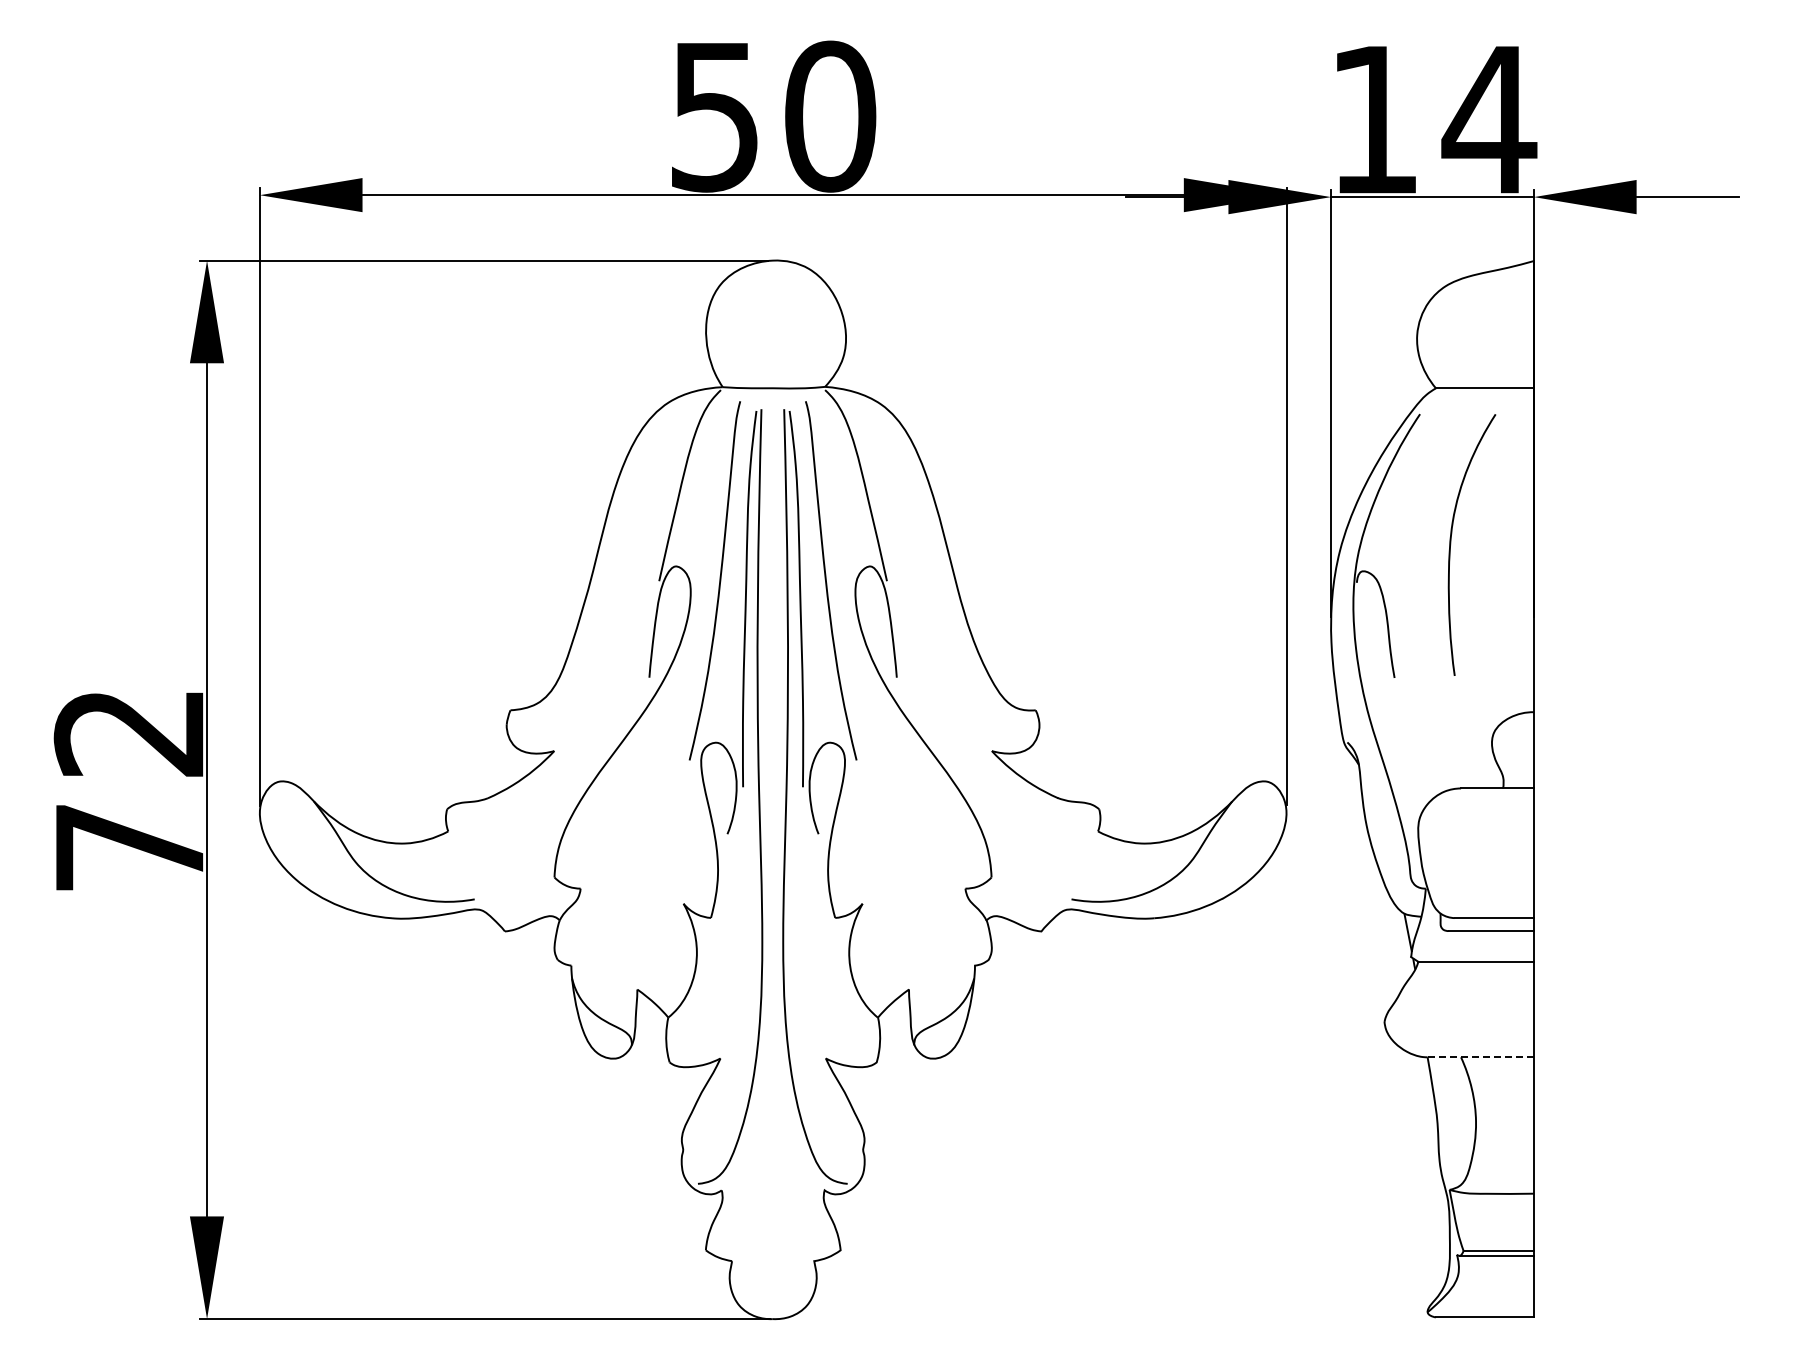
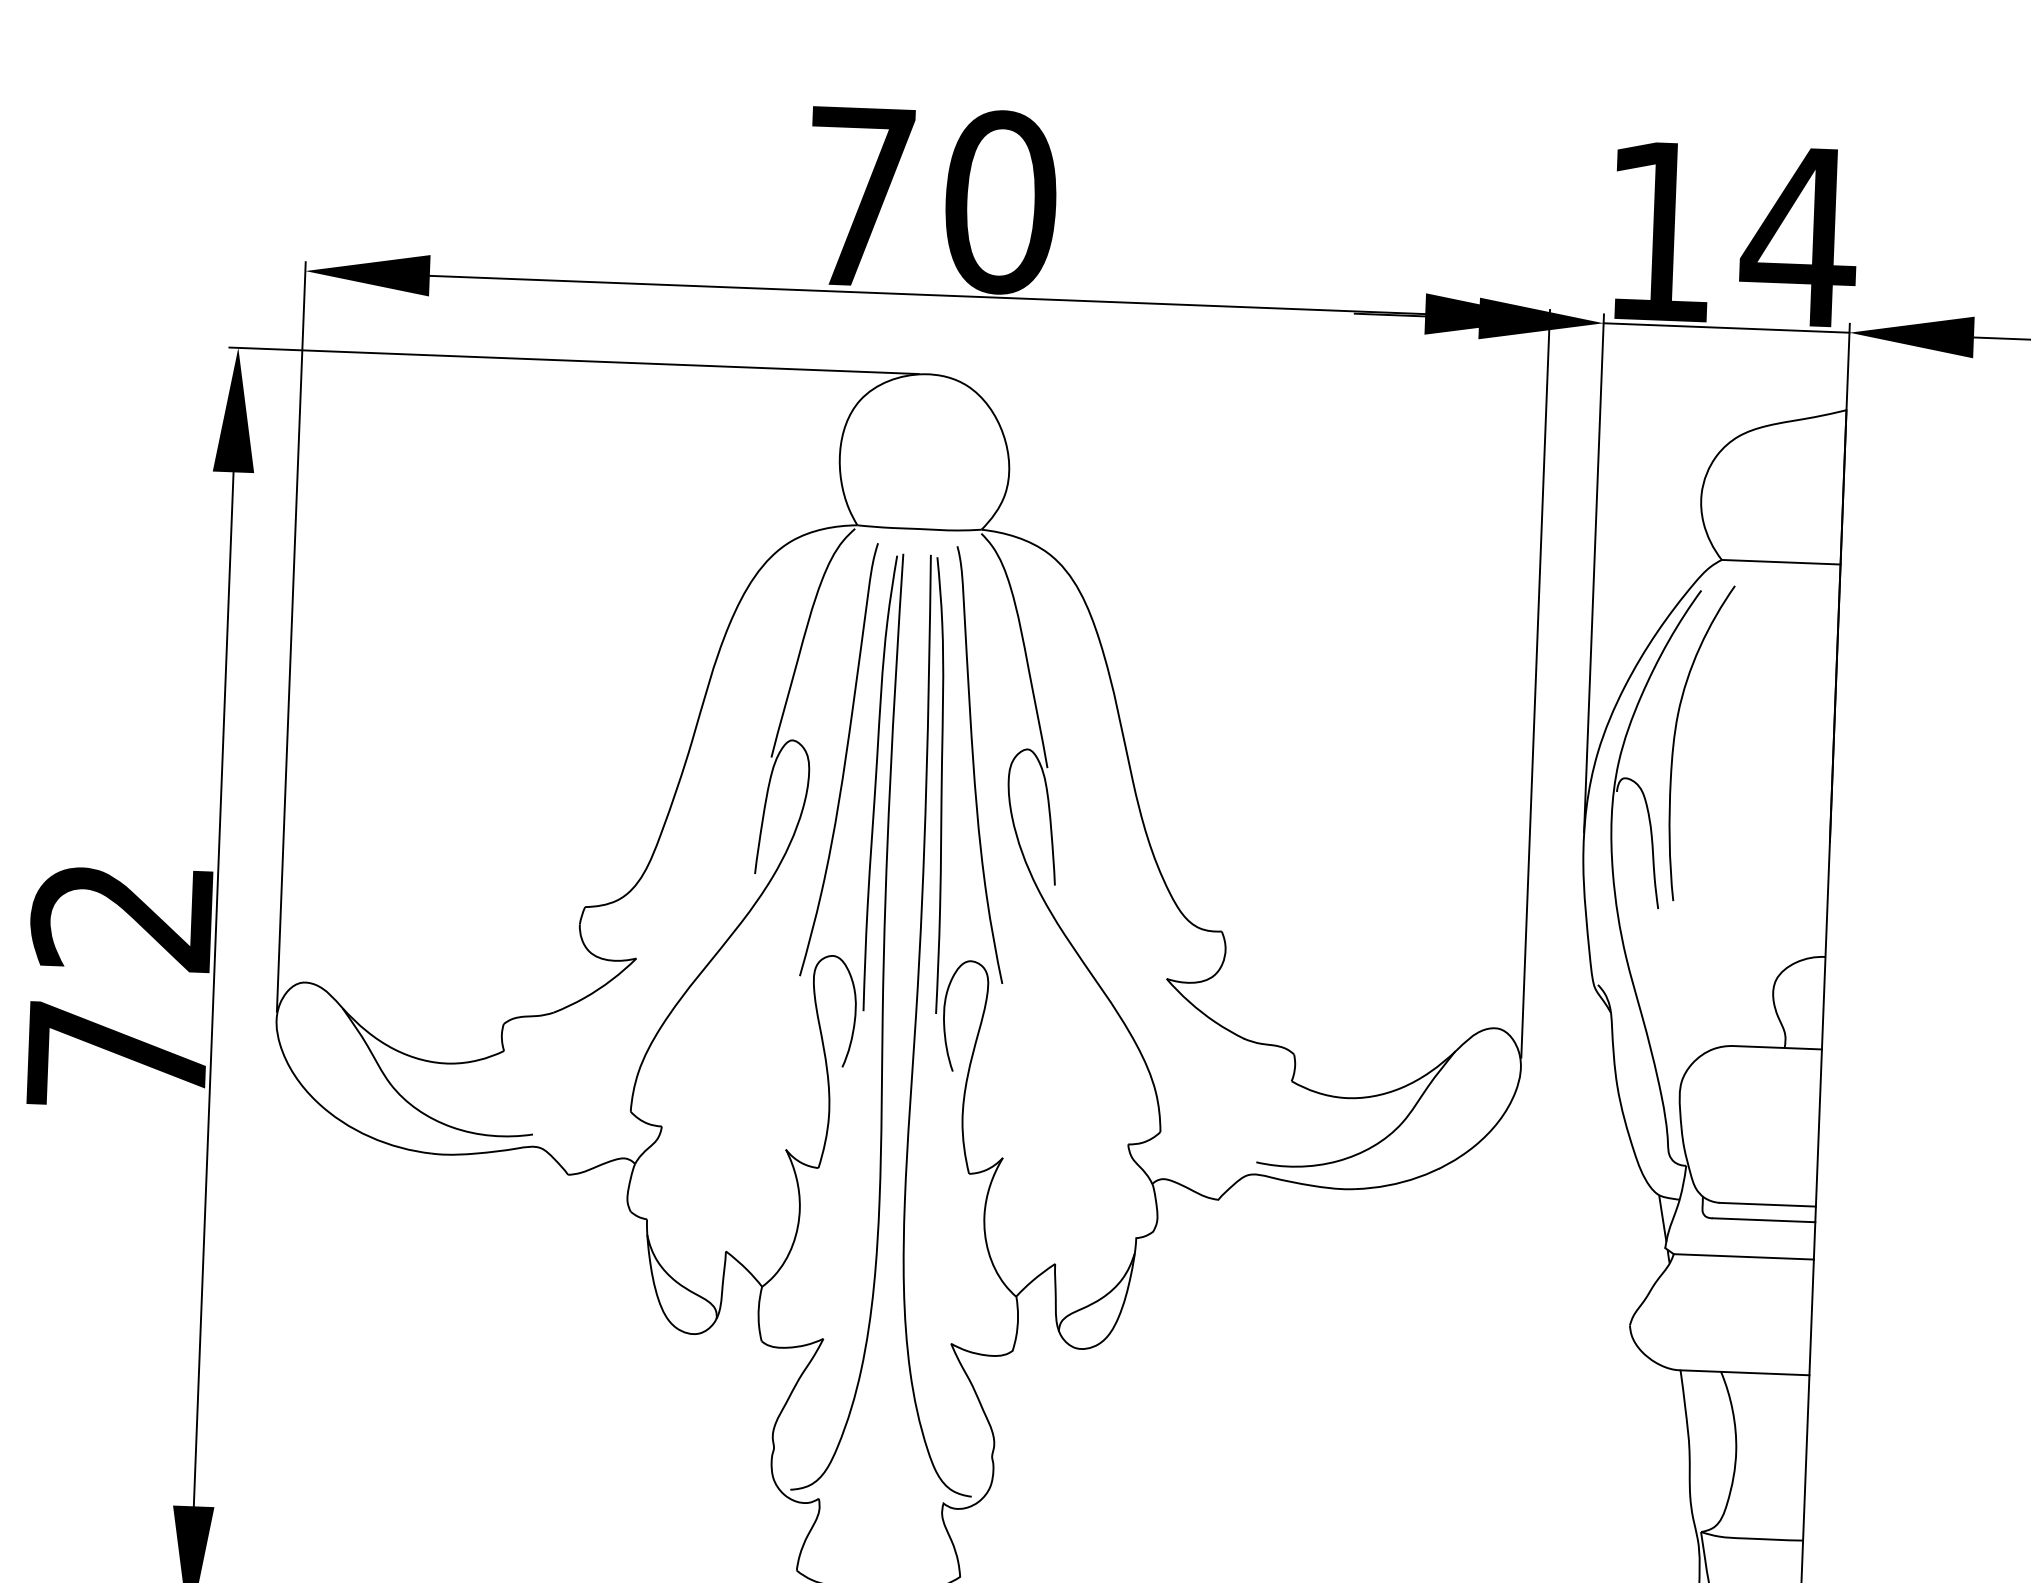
text: (714, 117) -> (860, 198), 50 -> 70
curve: (1451, 544) -> (1675, 741), moved
line: (1481, 1057) -> (1745, 1373), dashed -> solid

